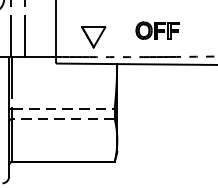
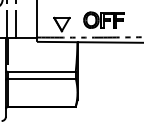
part: (156, 29) -> (103, 19), size x1.43
line: (62, 108) -> (41, 71), dashed -> solid
line: (62, 118) -> (41, 78), dashed -> solid

